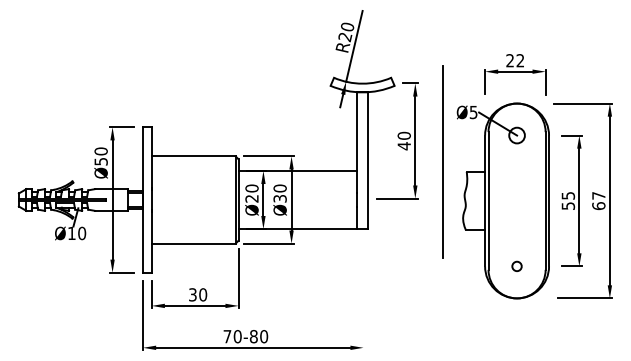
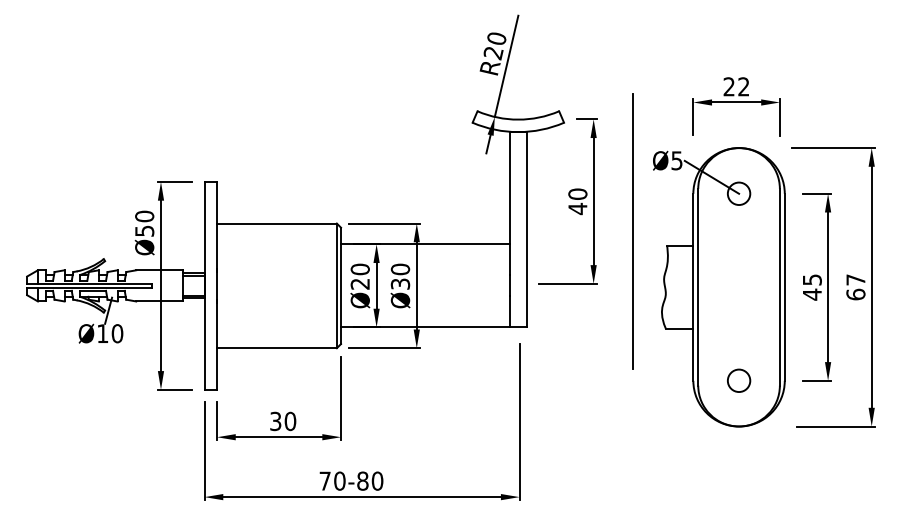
text: (568, 206) -> (812, 295), 55 -> 45
circle: (516, 266) -> (738, 380), size x1.67
line: (363, 295) -> (519, 422), added

